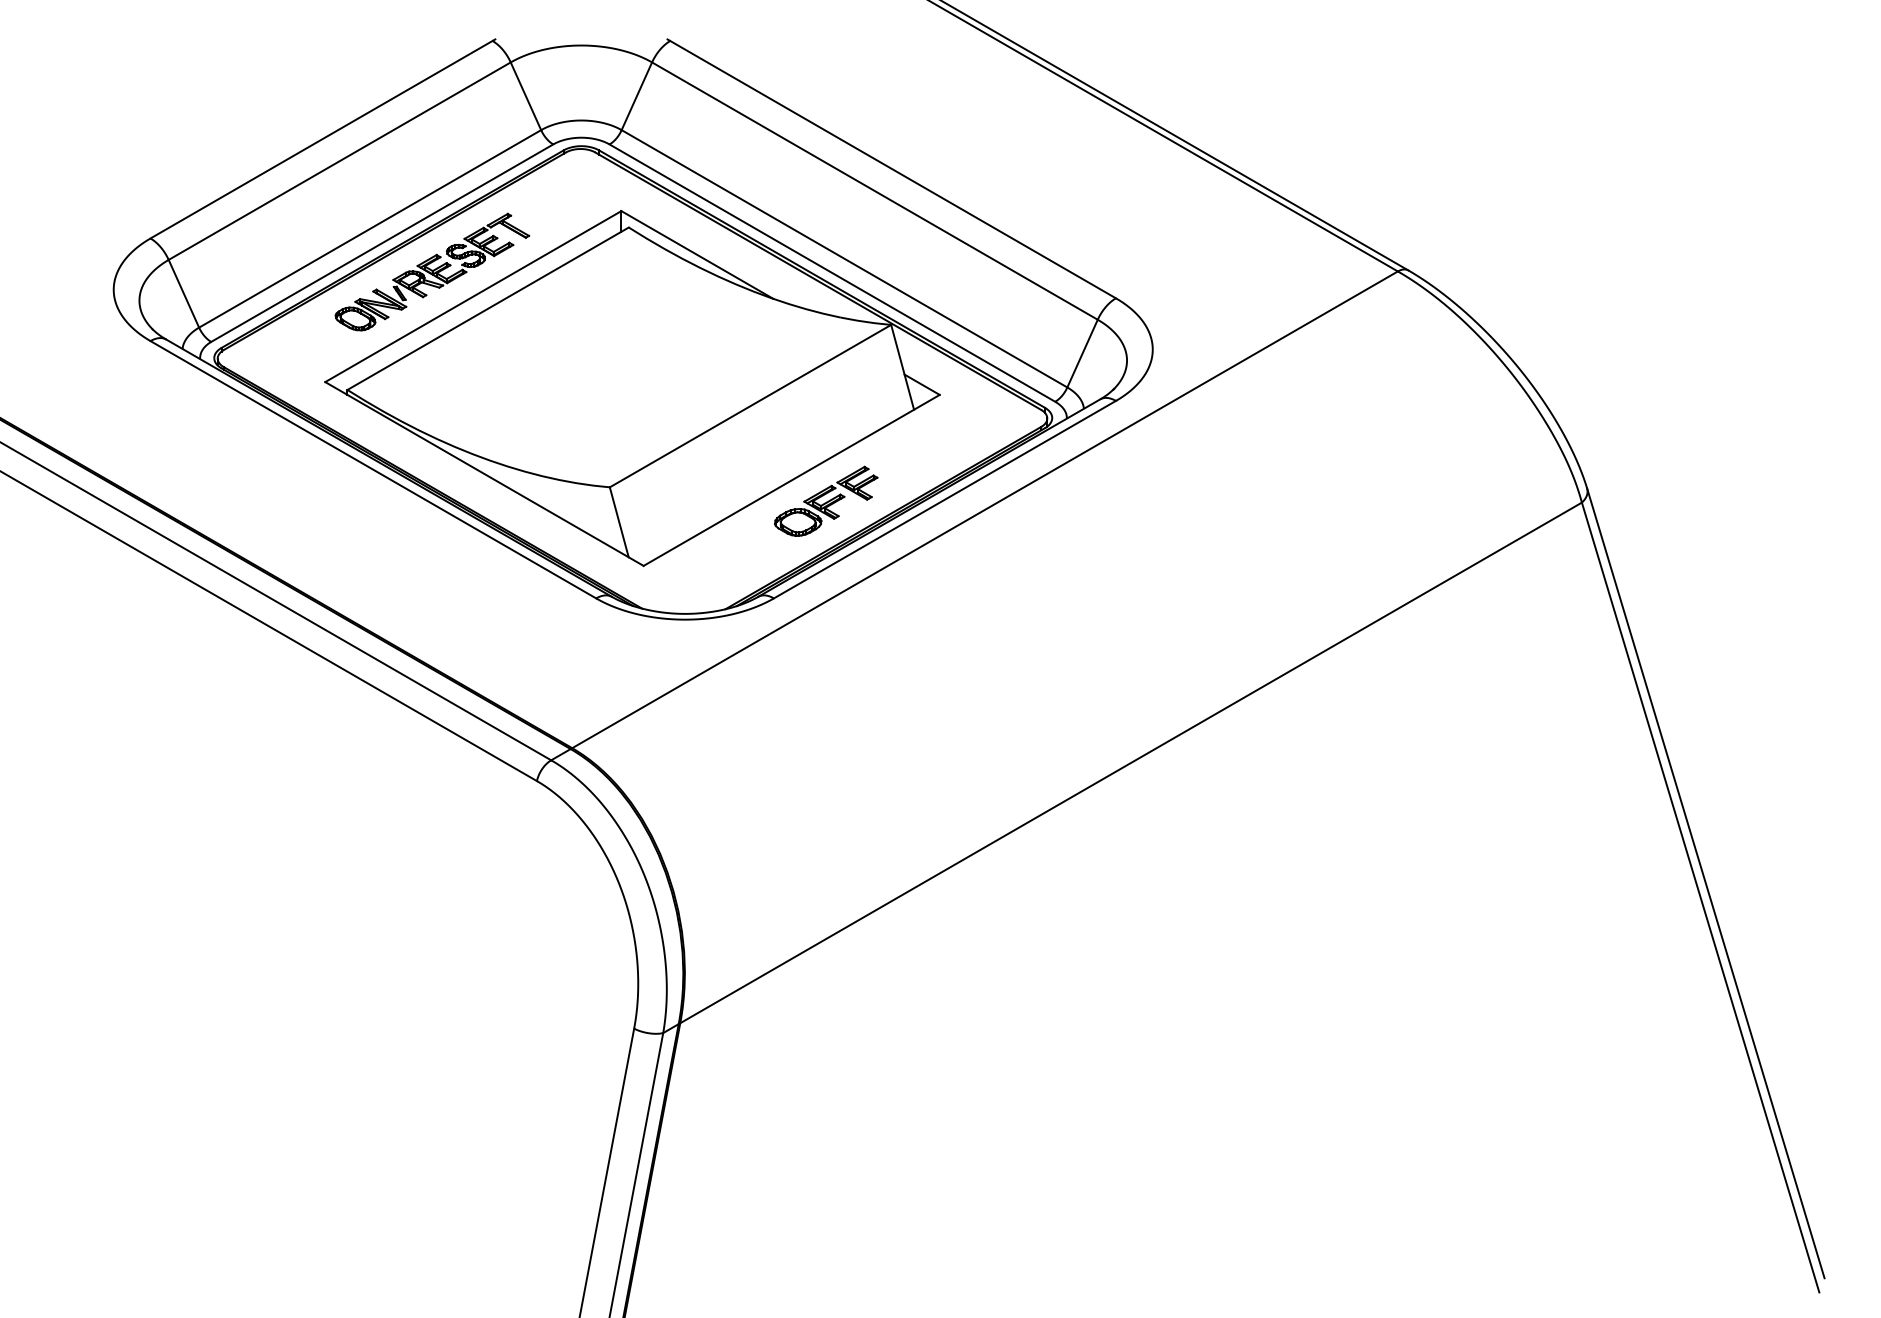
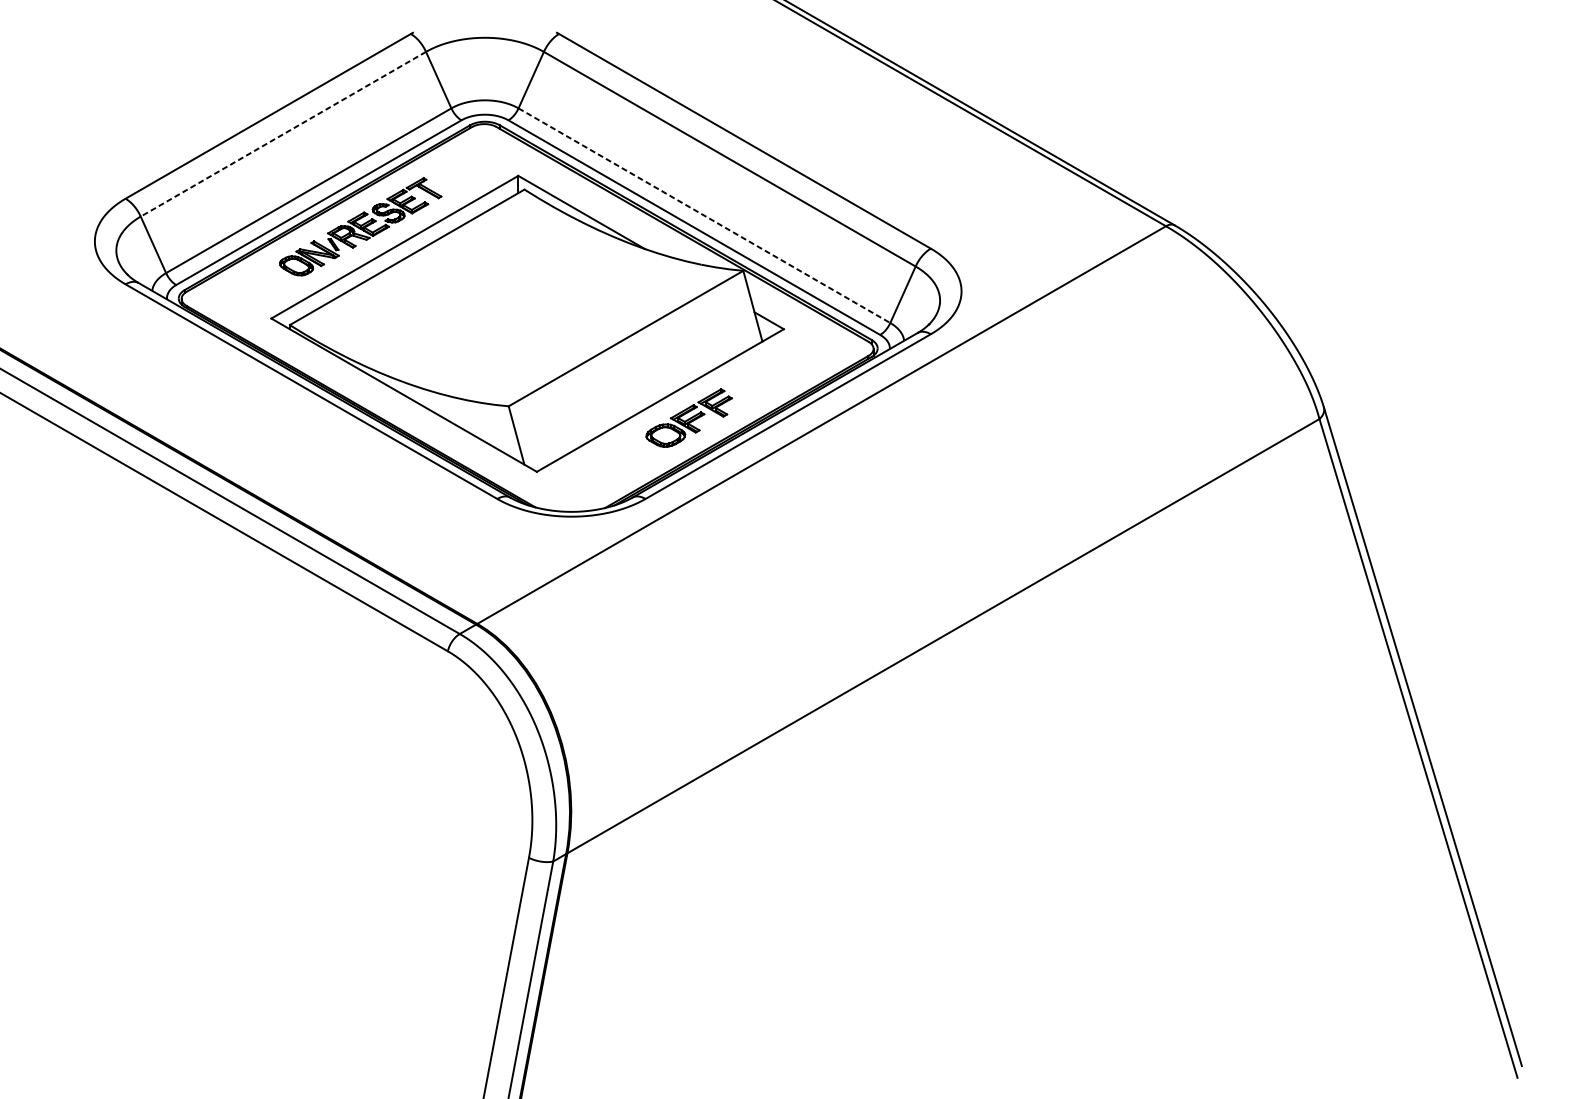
line: (339, 161) -> (283, 134), solid -> dashed
line: (844, 259) -> (704, 216), solid -> dashed

